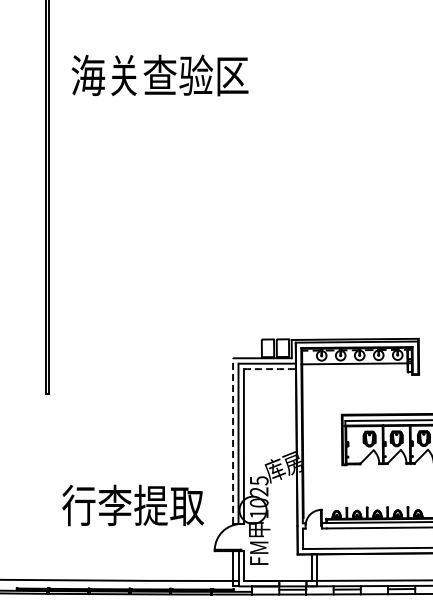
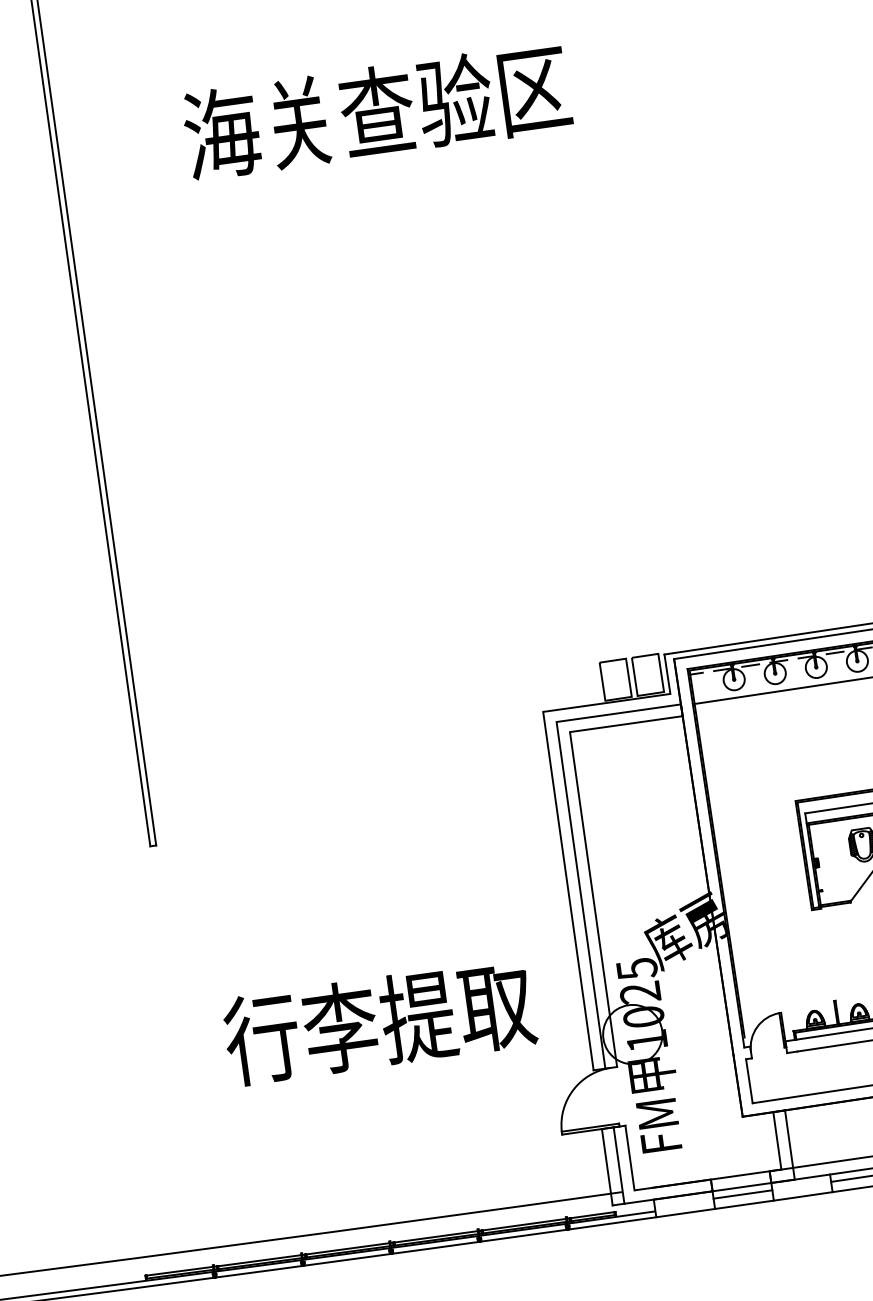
text: (159, 75) -> (375, 111), moved
arc: (269, 369) -> (625, 725), dashed -> solid
line: (233, 441) -> (569, 891), dashed -> solid
text: (132, 505) -> (378, 1022), moved

